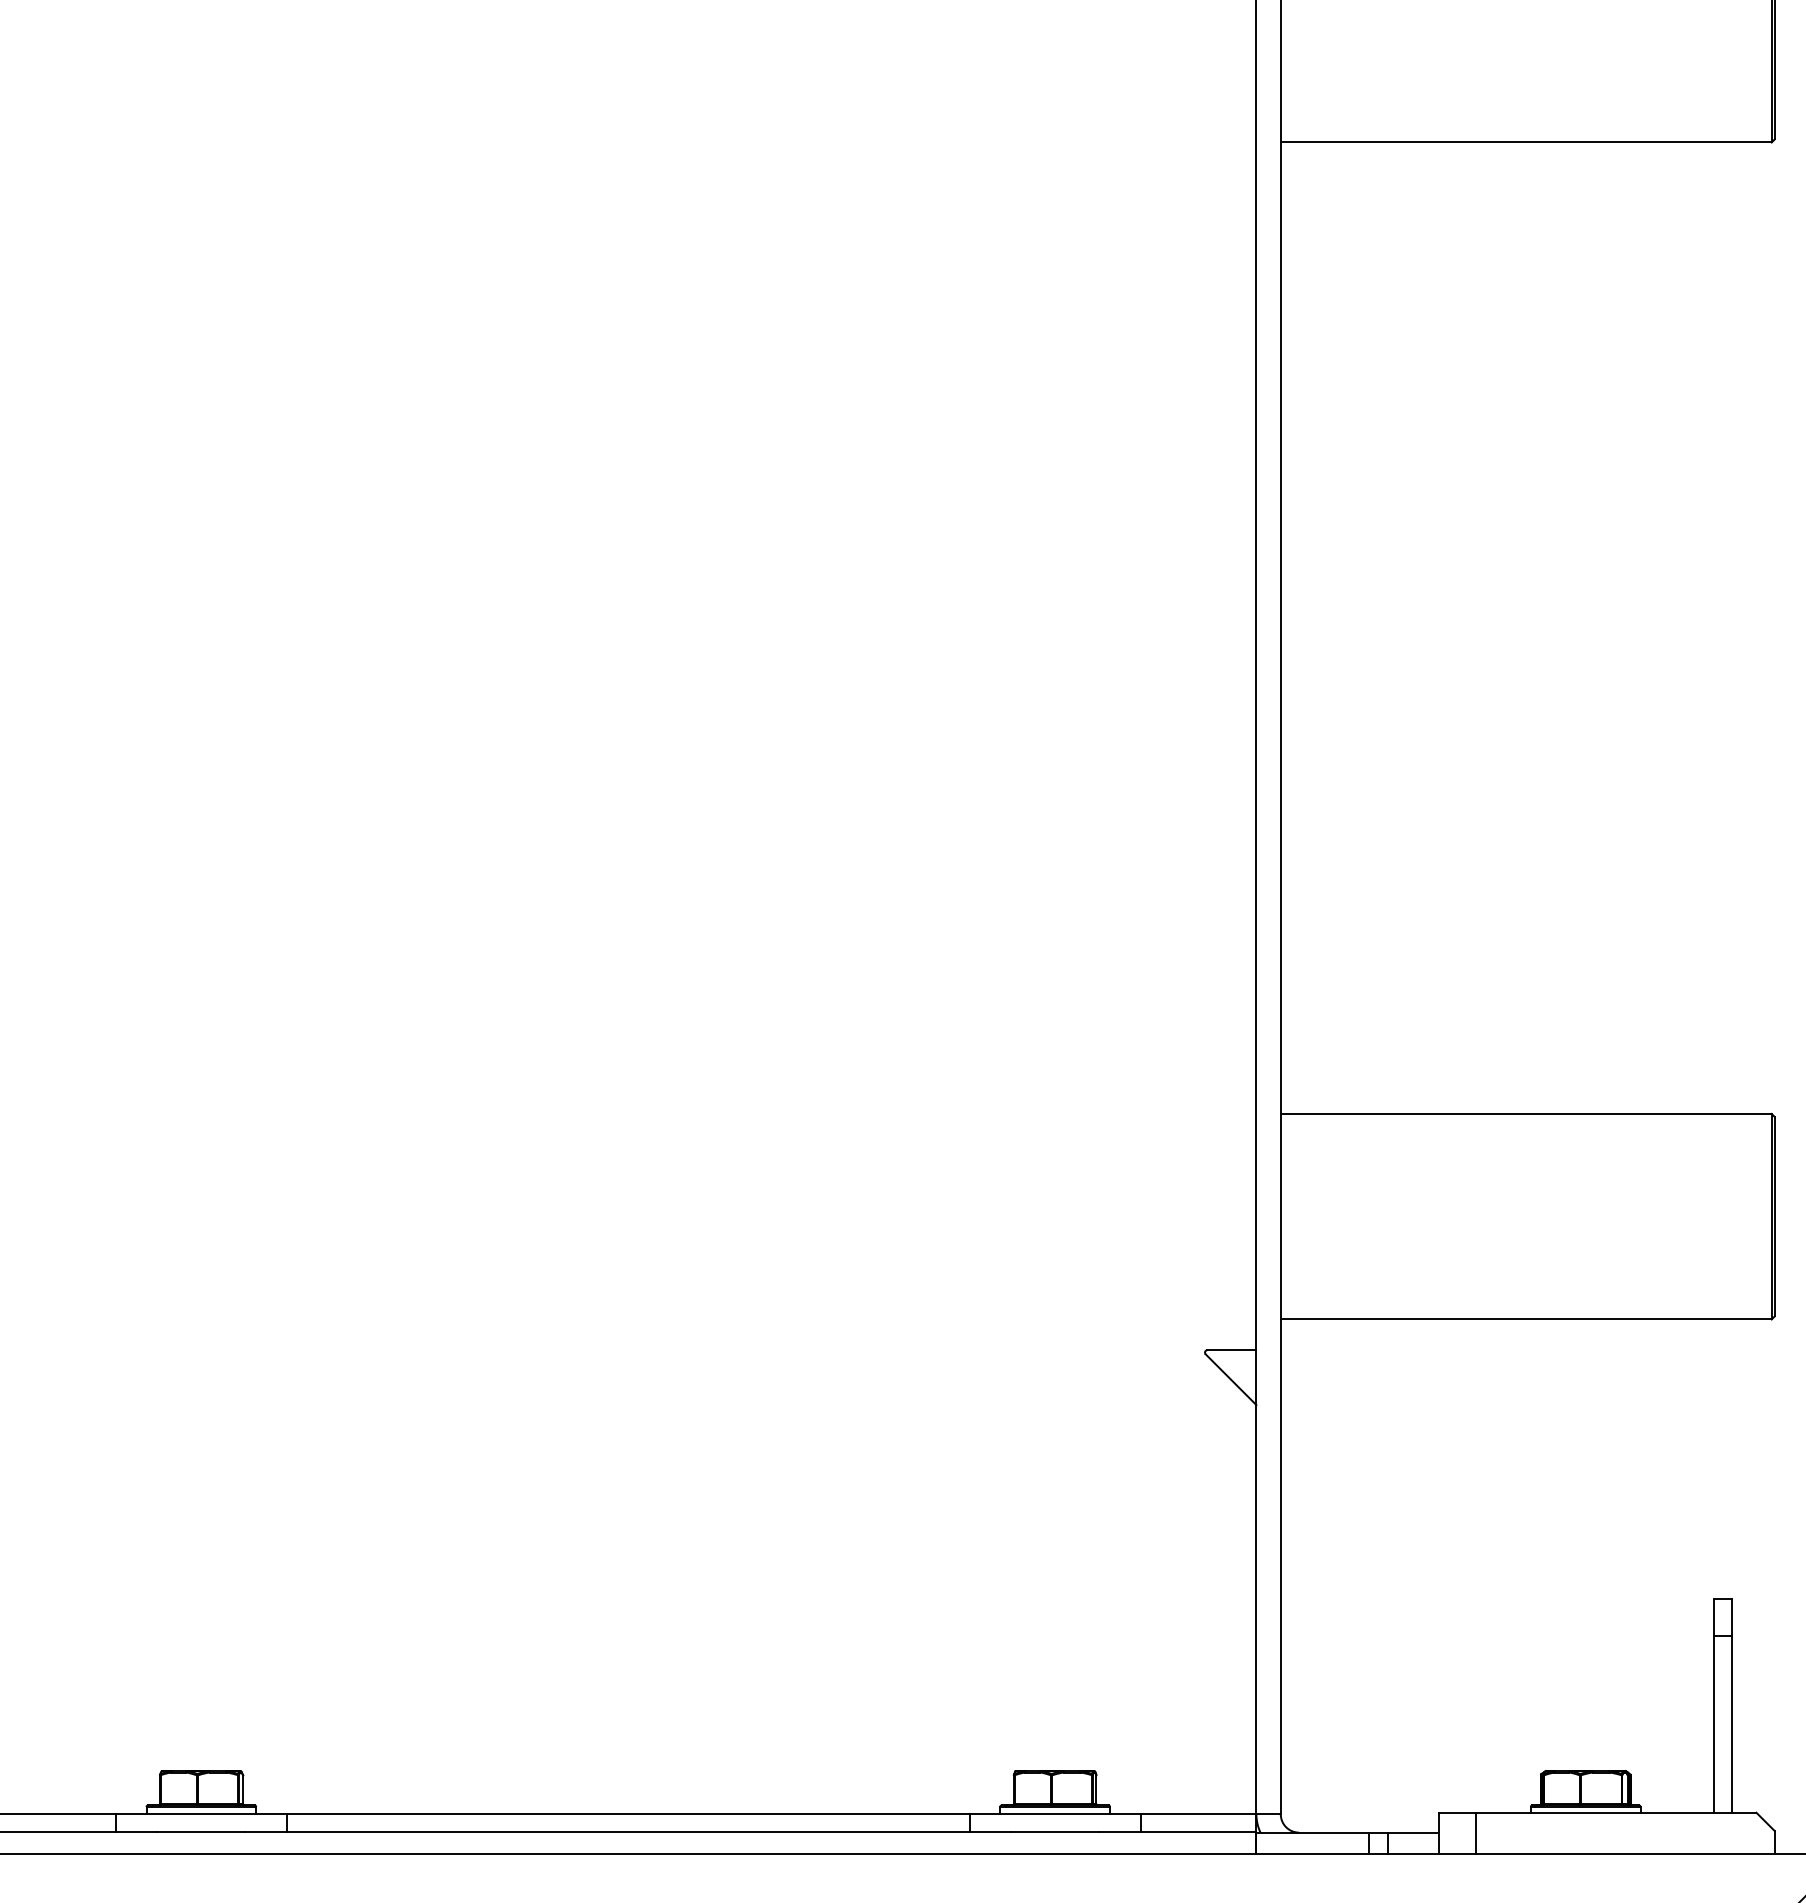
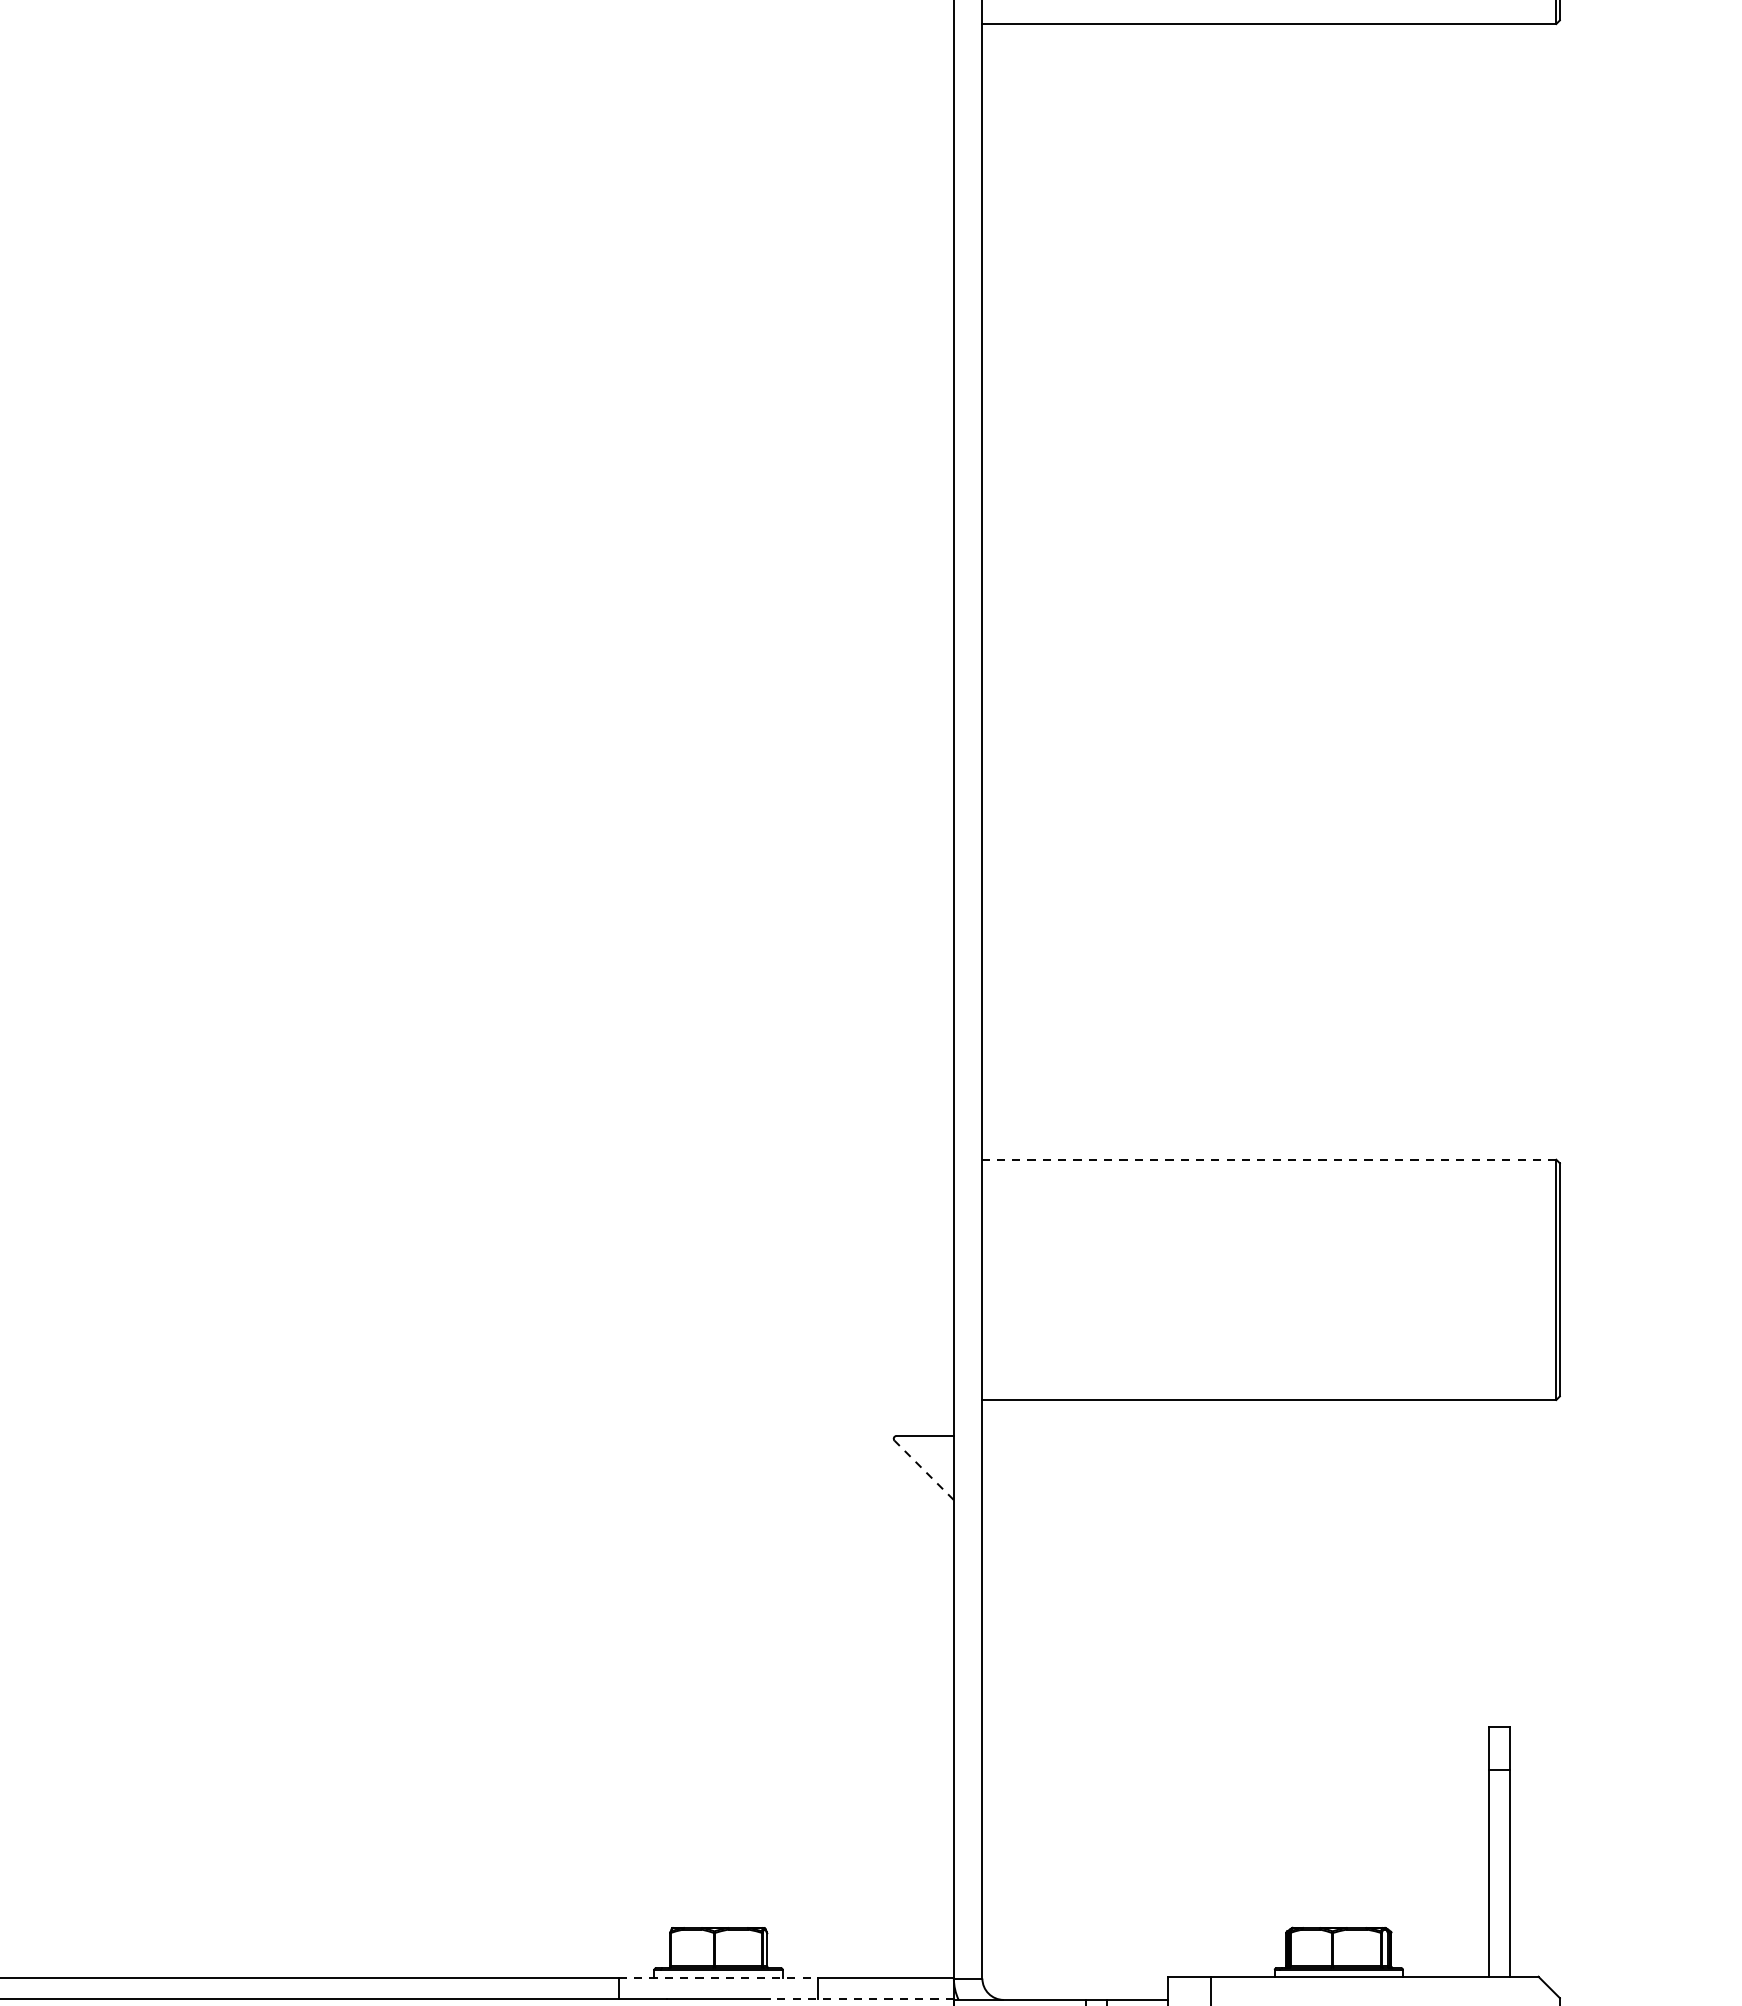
line: (1525, 1113) -> (1268, 1159), solid -> dashed
line: (1231, 1379) -> (924, 1470), solid -> dashed
line: (1055, 1813) -> (719, 1977), solid -> dashed
line: (1177, 1831) -> (861, 1998), solid -> dashed

